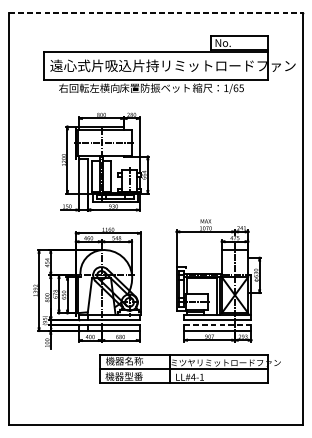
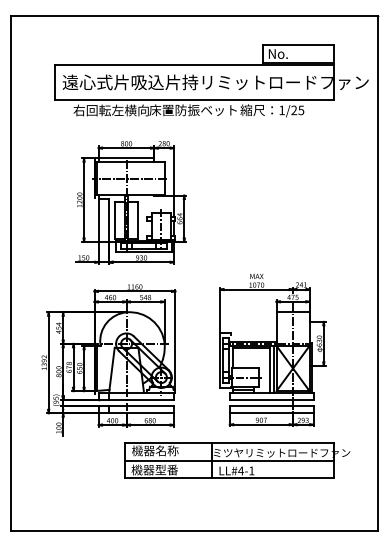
line: (156, 12) -> (194, 16), dashed -> solid
text: (236, 88) -> (294, 110), 1/65 -> 1/25
line: (217, 325) -> (271, 406), dashed -> solid

